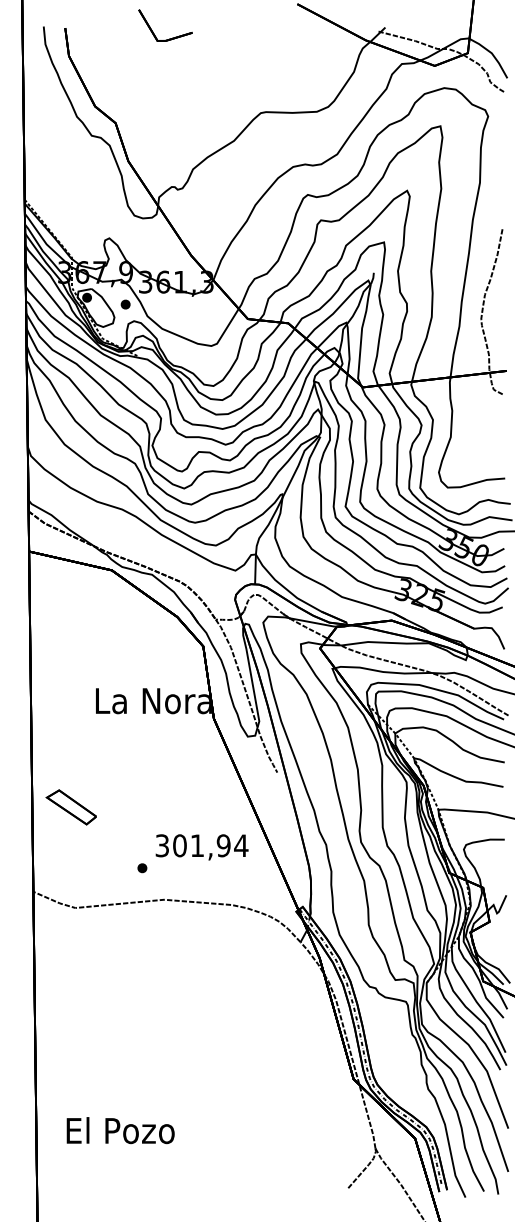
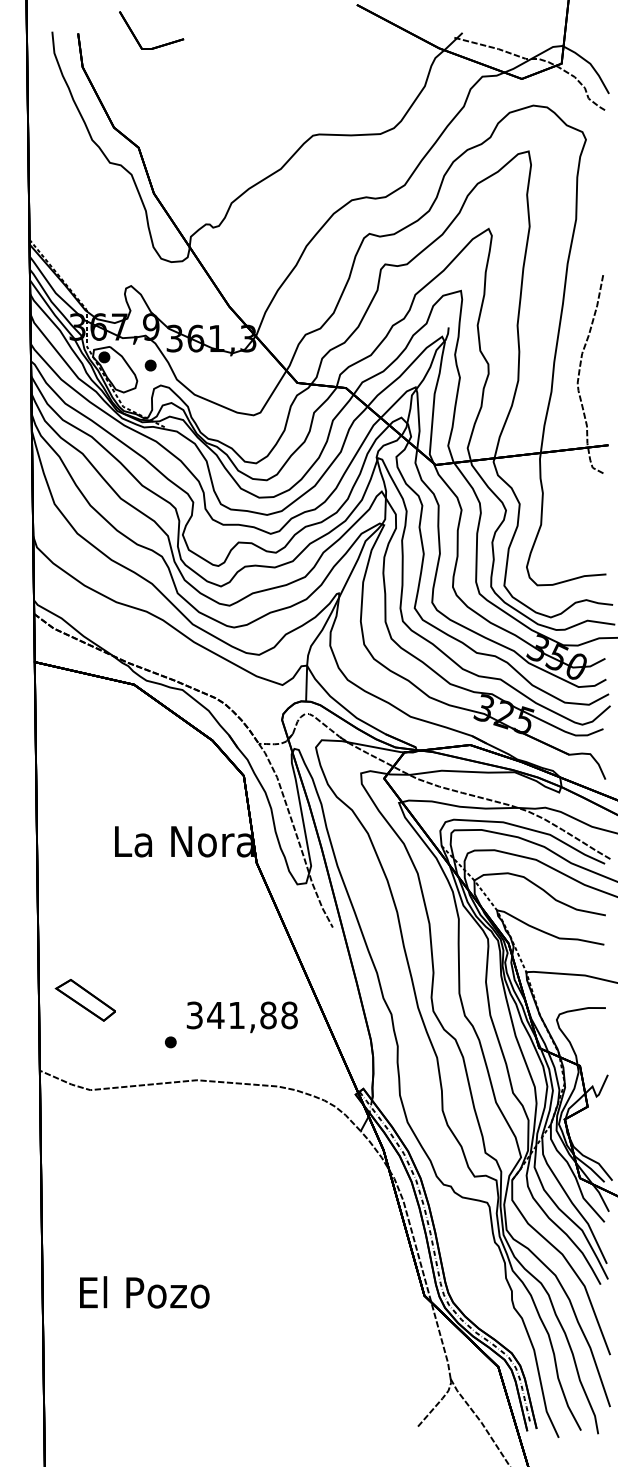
part: (154, 33) -> (138, 40), moved
part: (70, 807) -> (84, 1000), moved
text: (210, 845) -> (252, 1015), 301,94 -> 341,88
text: (120, 1130) -> (144, 1292), moved

